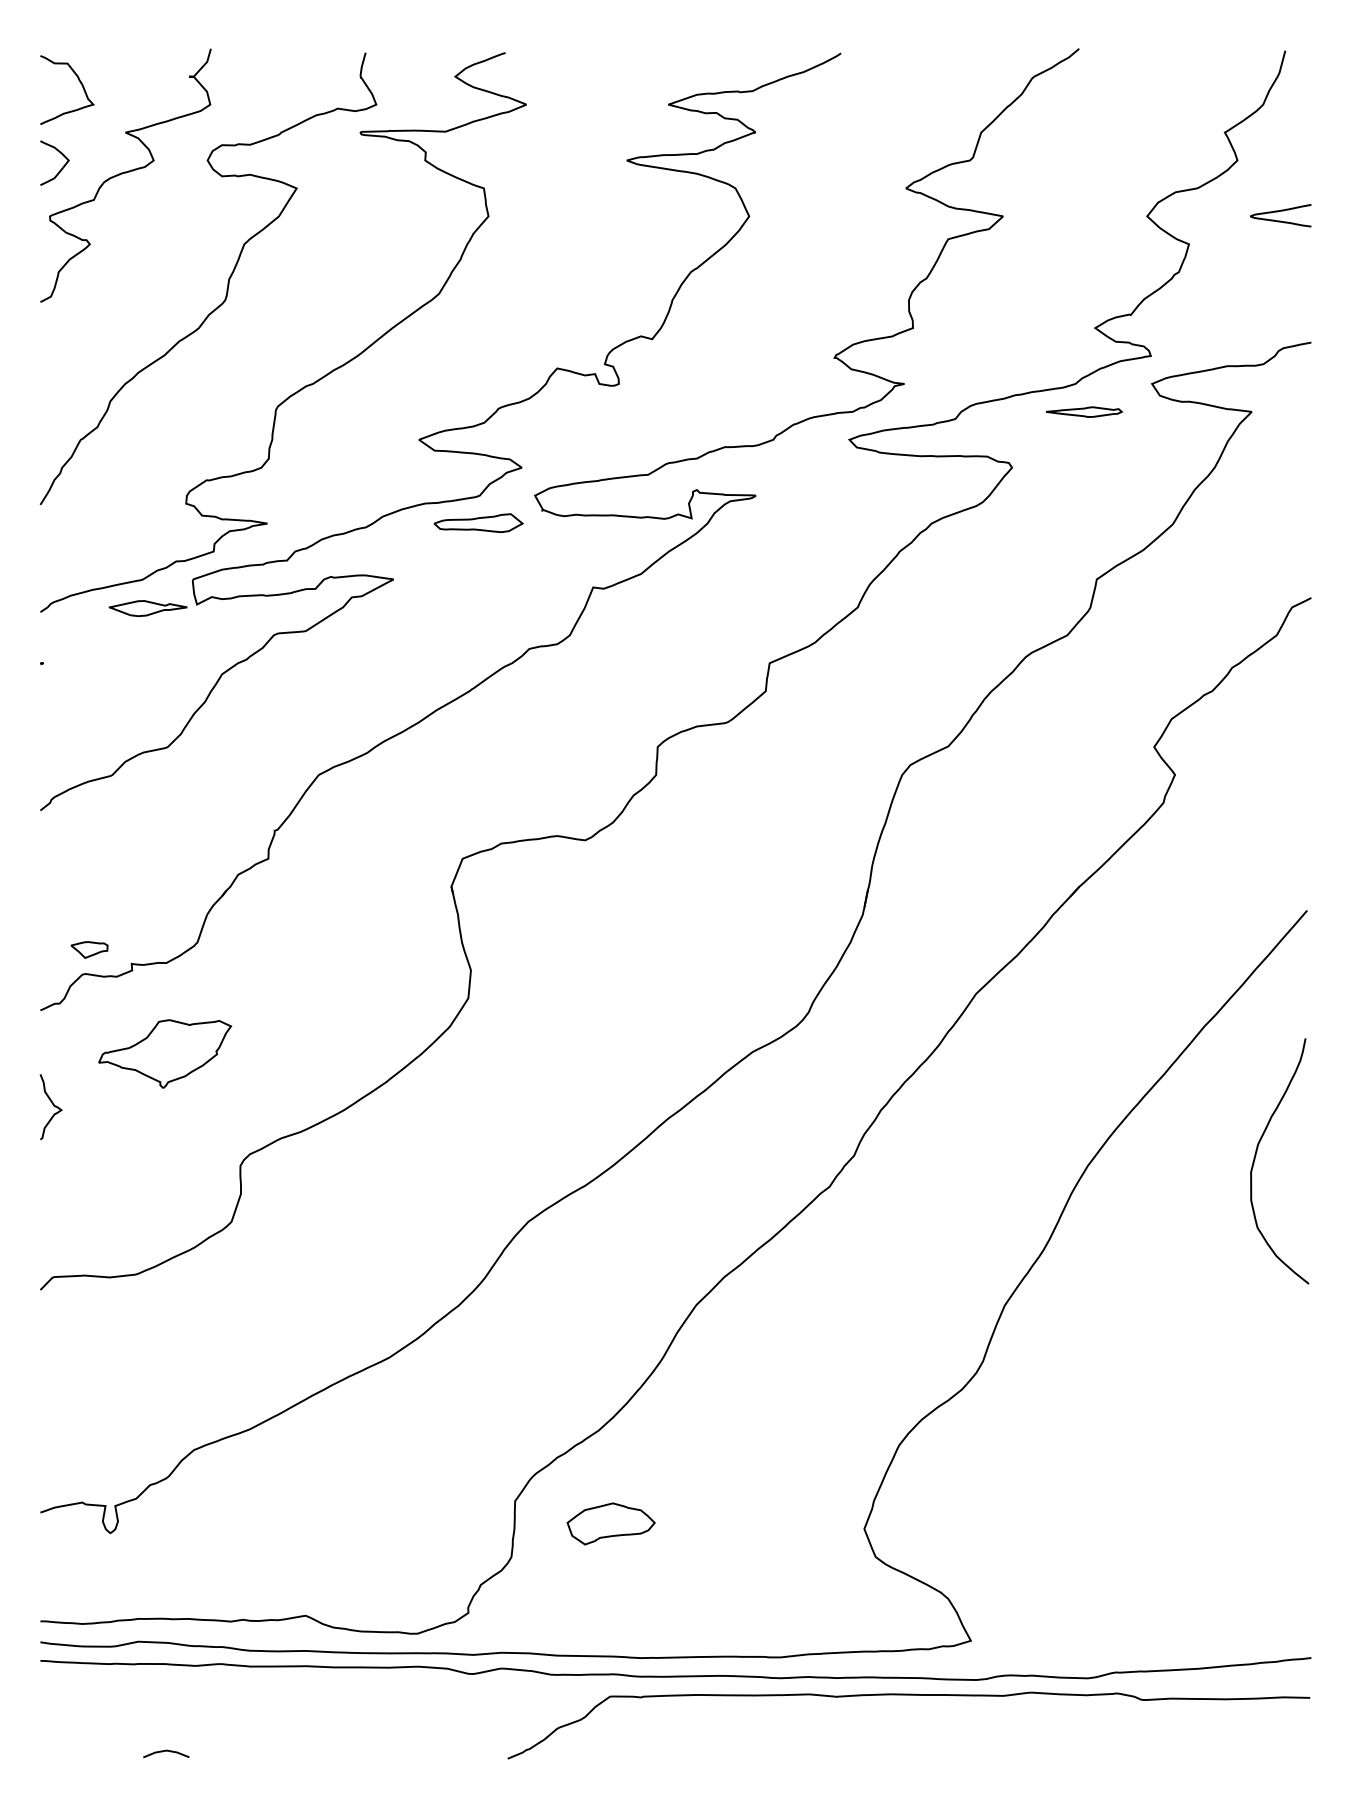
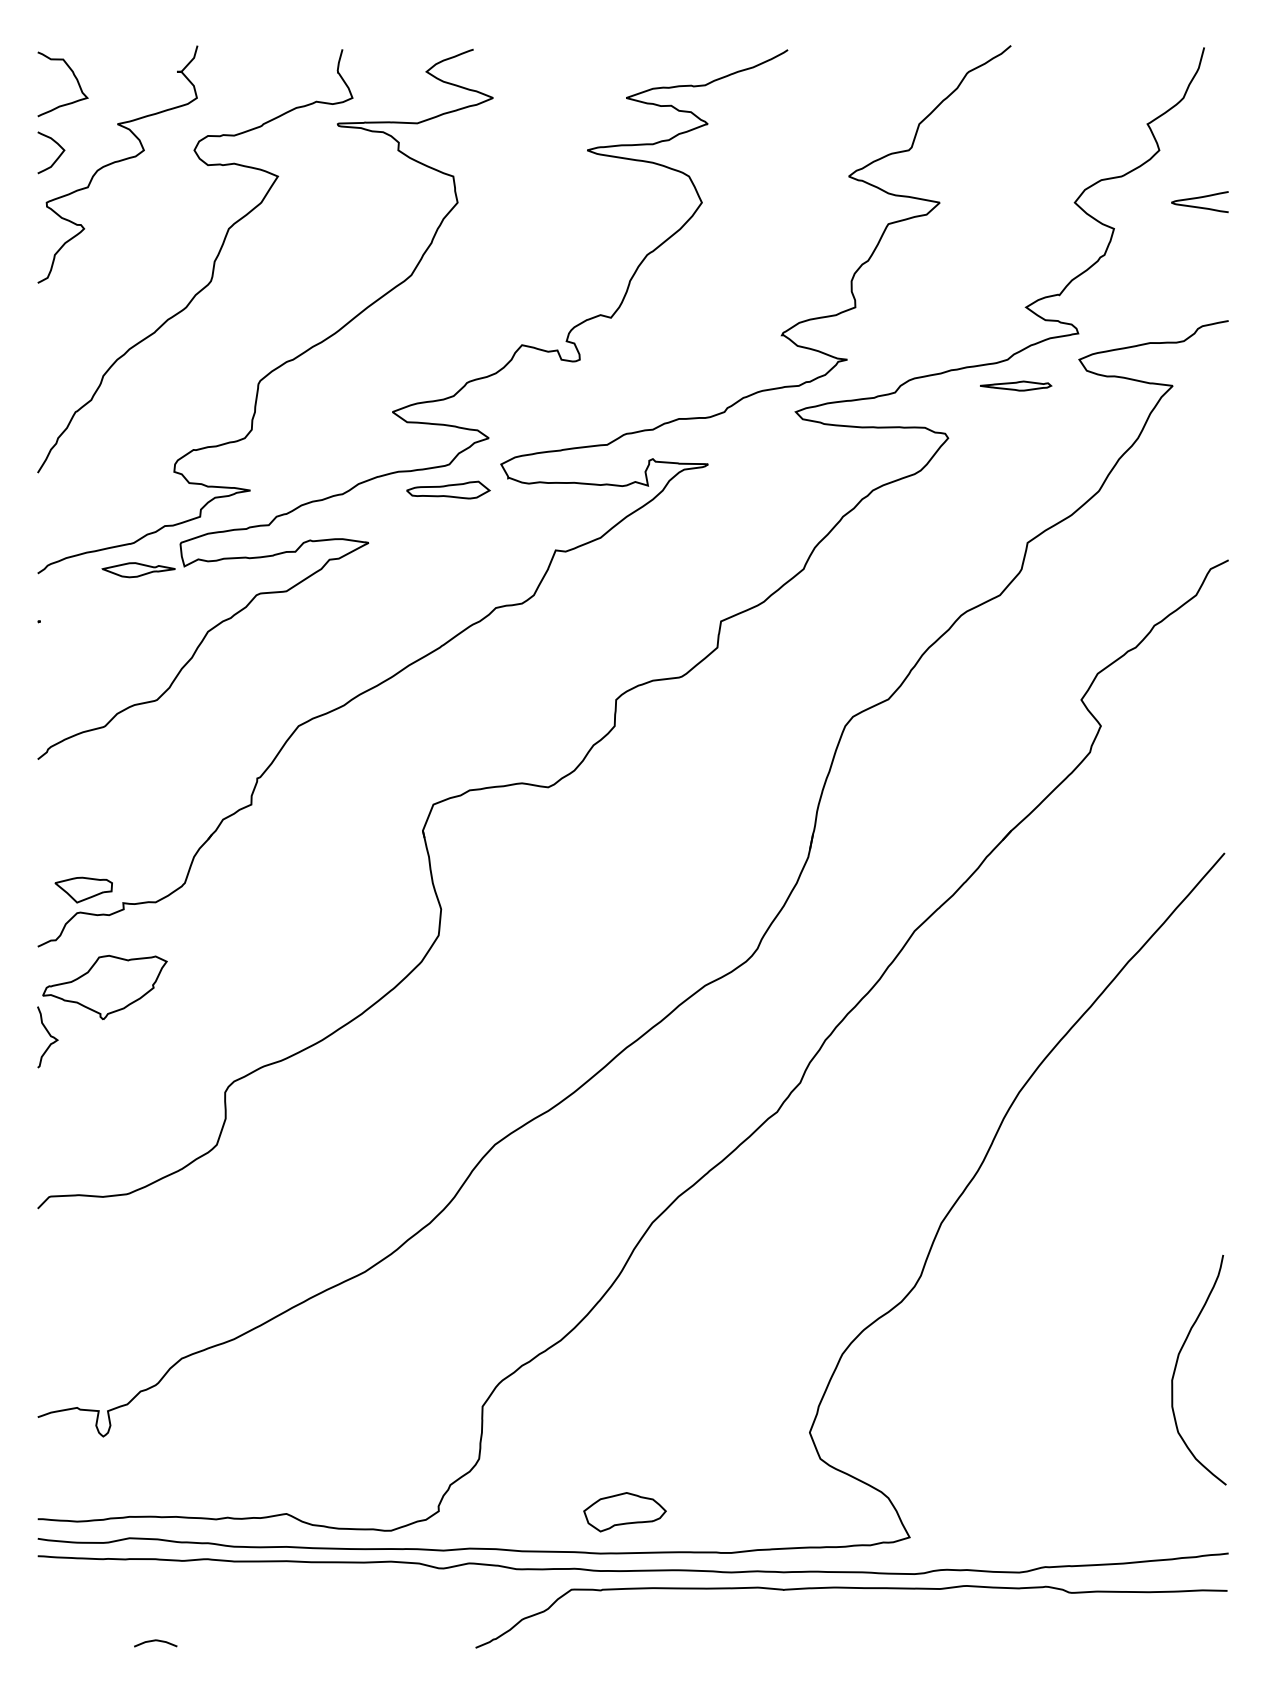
part: (89, 949) -> (83, 889), size x1.67
part: (165, 1053) -> (105, 987), moved
curve: (1256, 1155) -> (1177, 1364), moved
part: (610, 1523) -> (624, 1511), moved

